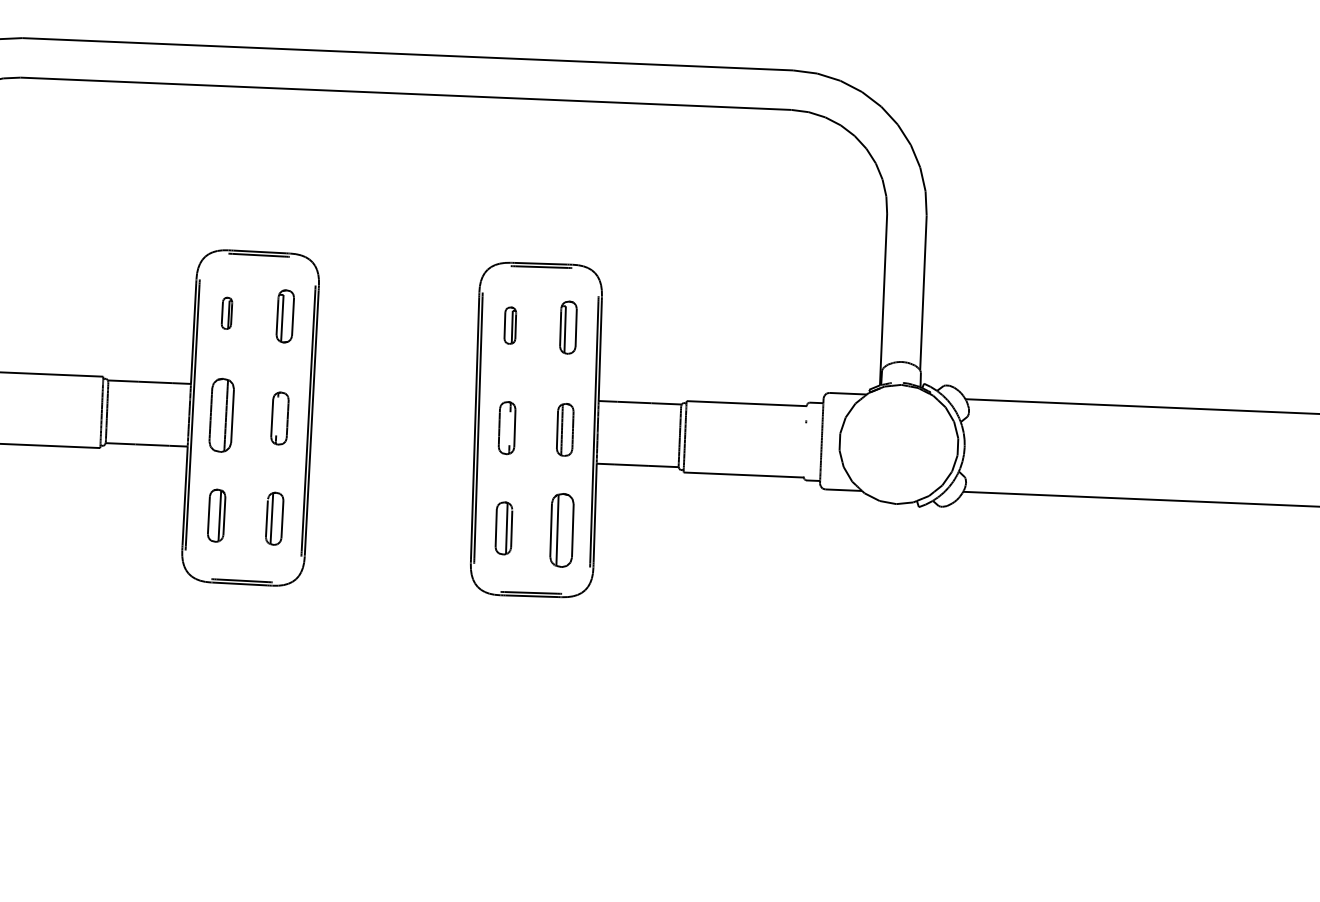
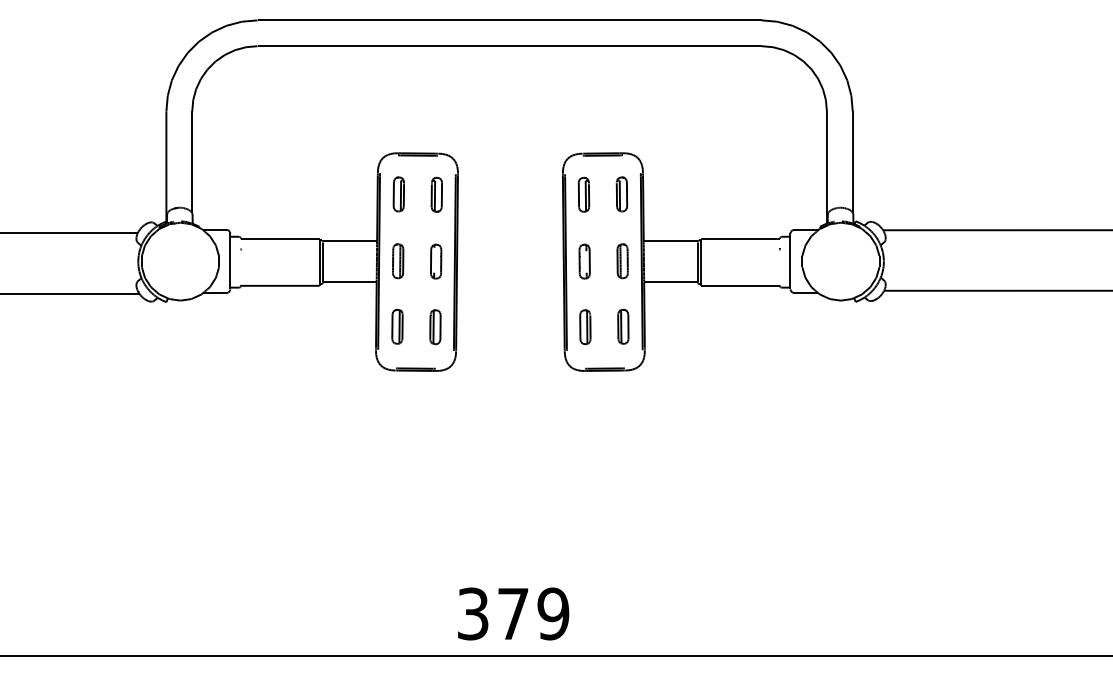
part: (226, 313) -> (398, 194), size x1.67
part: (509, 325) -> (583, 194), size x1.43
part: (222, 415) -> (398, 261), size x0.71
part: (562, 529) -> (623, 326), size x0.71

